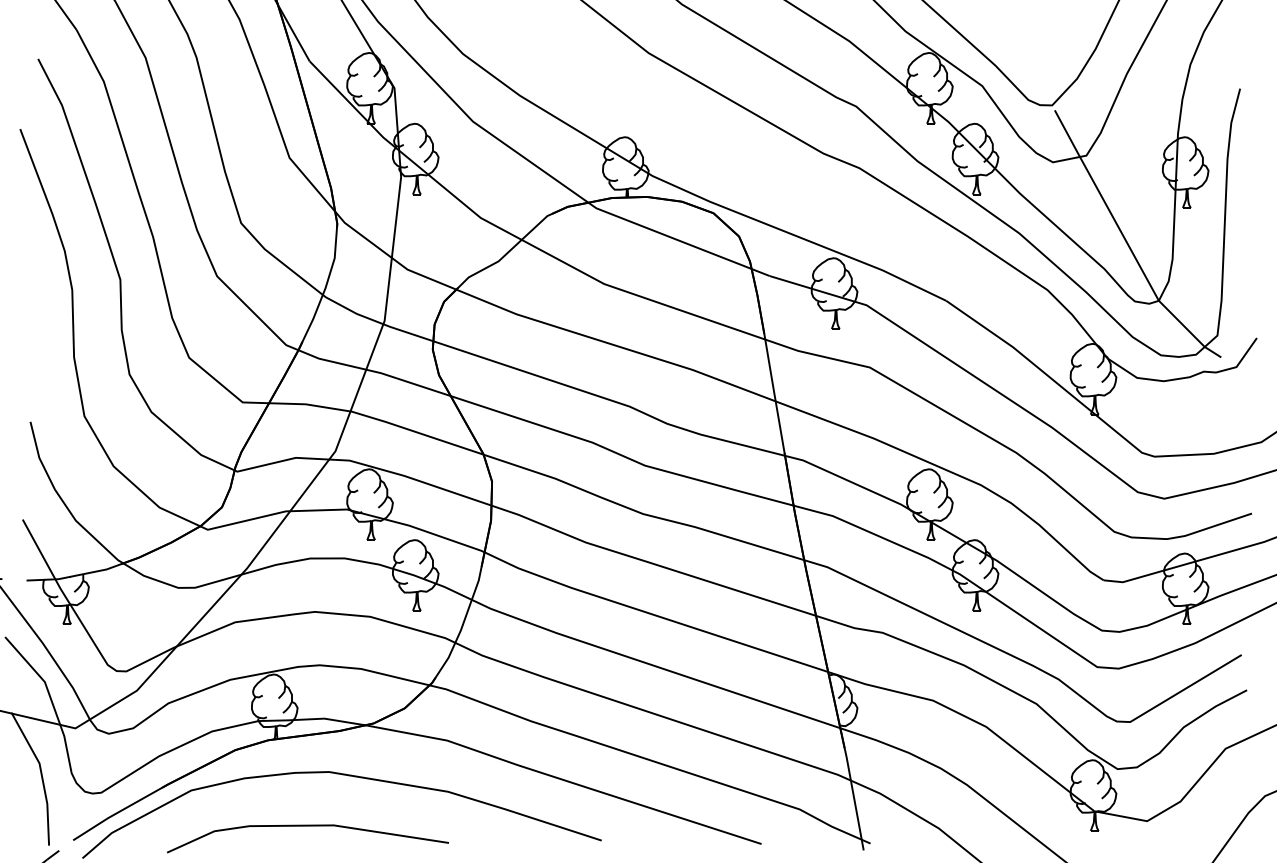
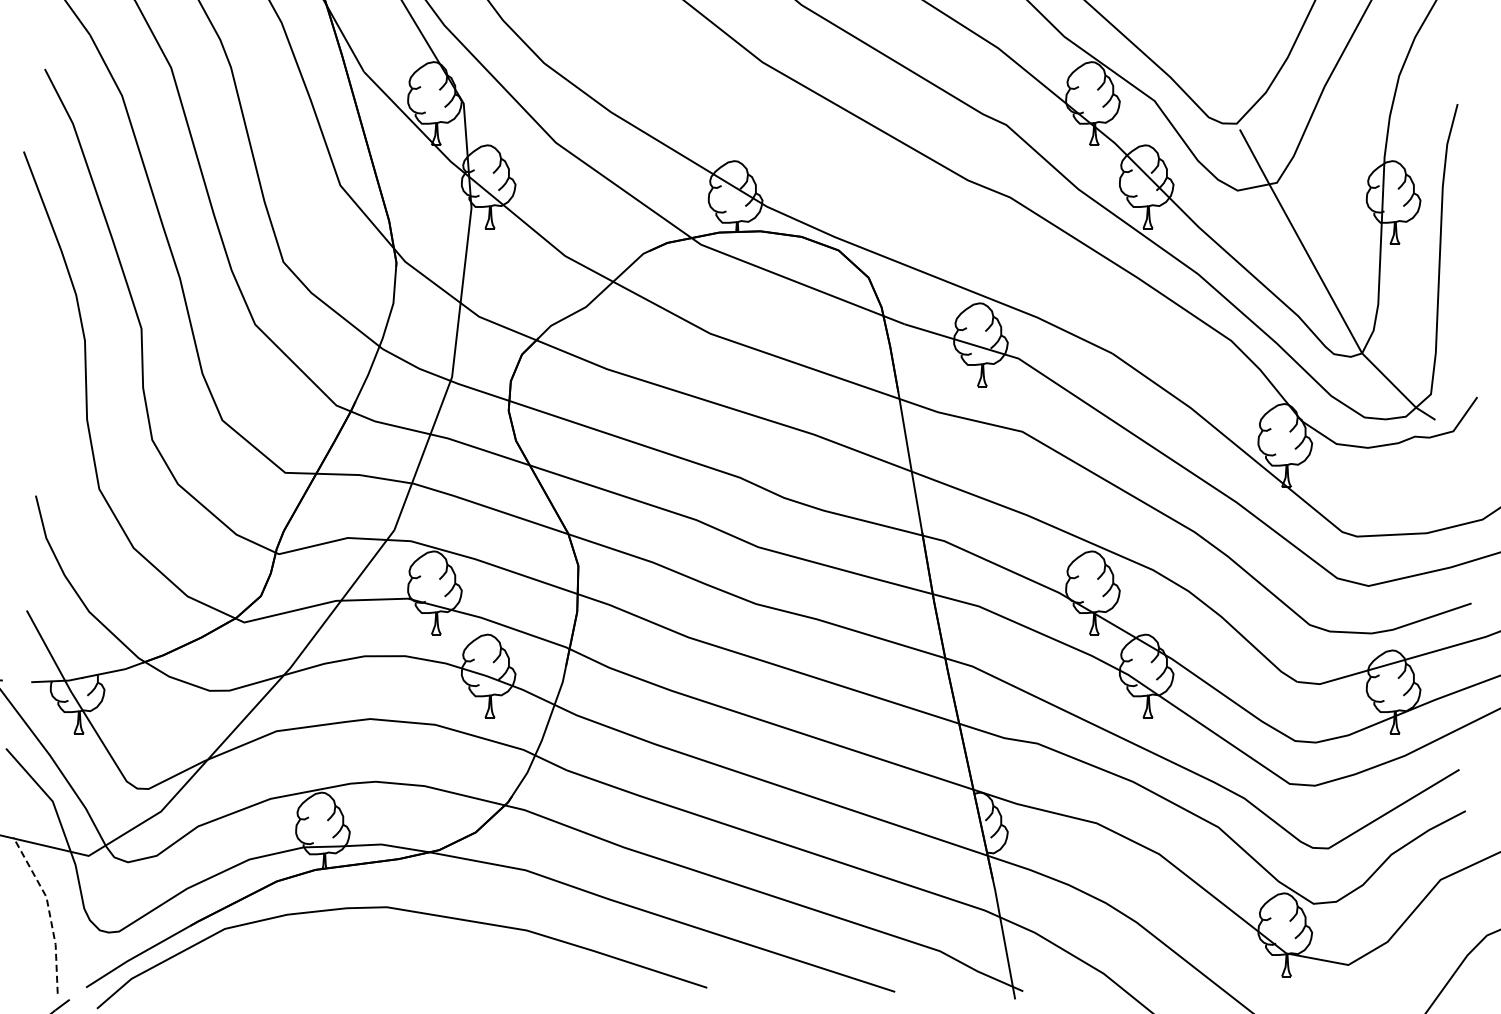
line: (42, 775) -> (49, 911), solid -> dashed
line: (307, 826) -> (361, 971), removed

